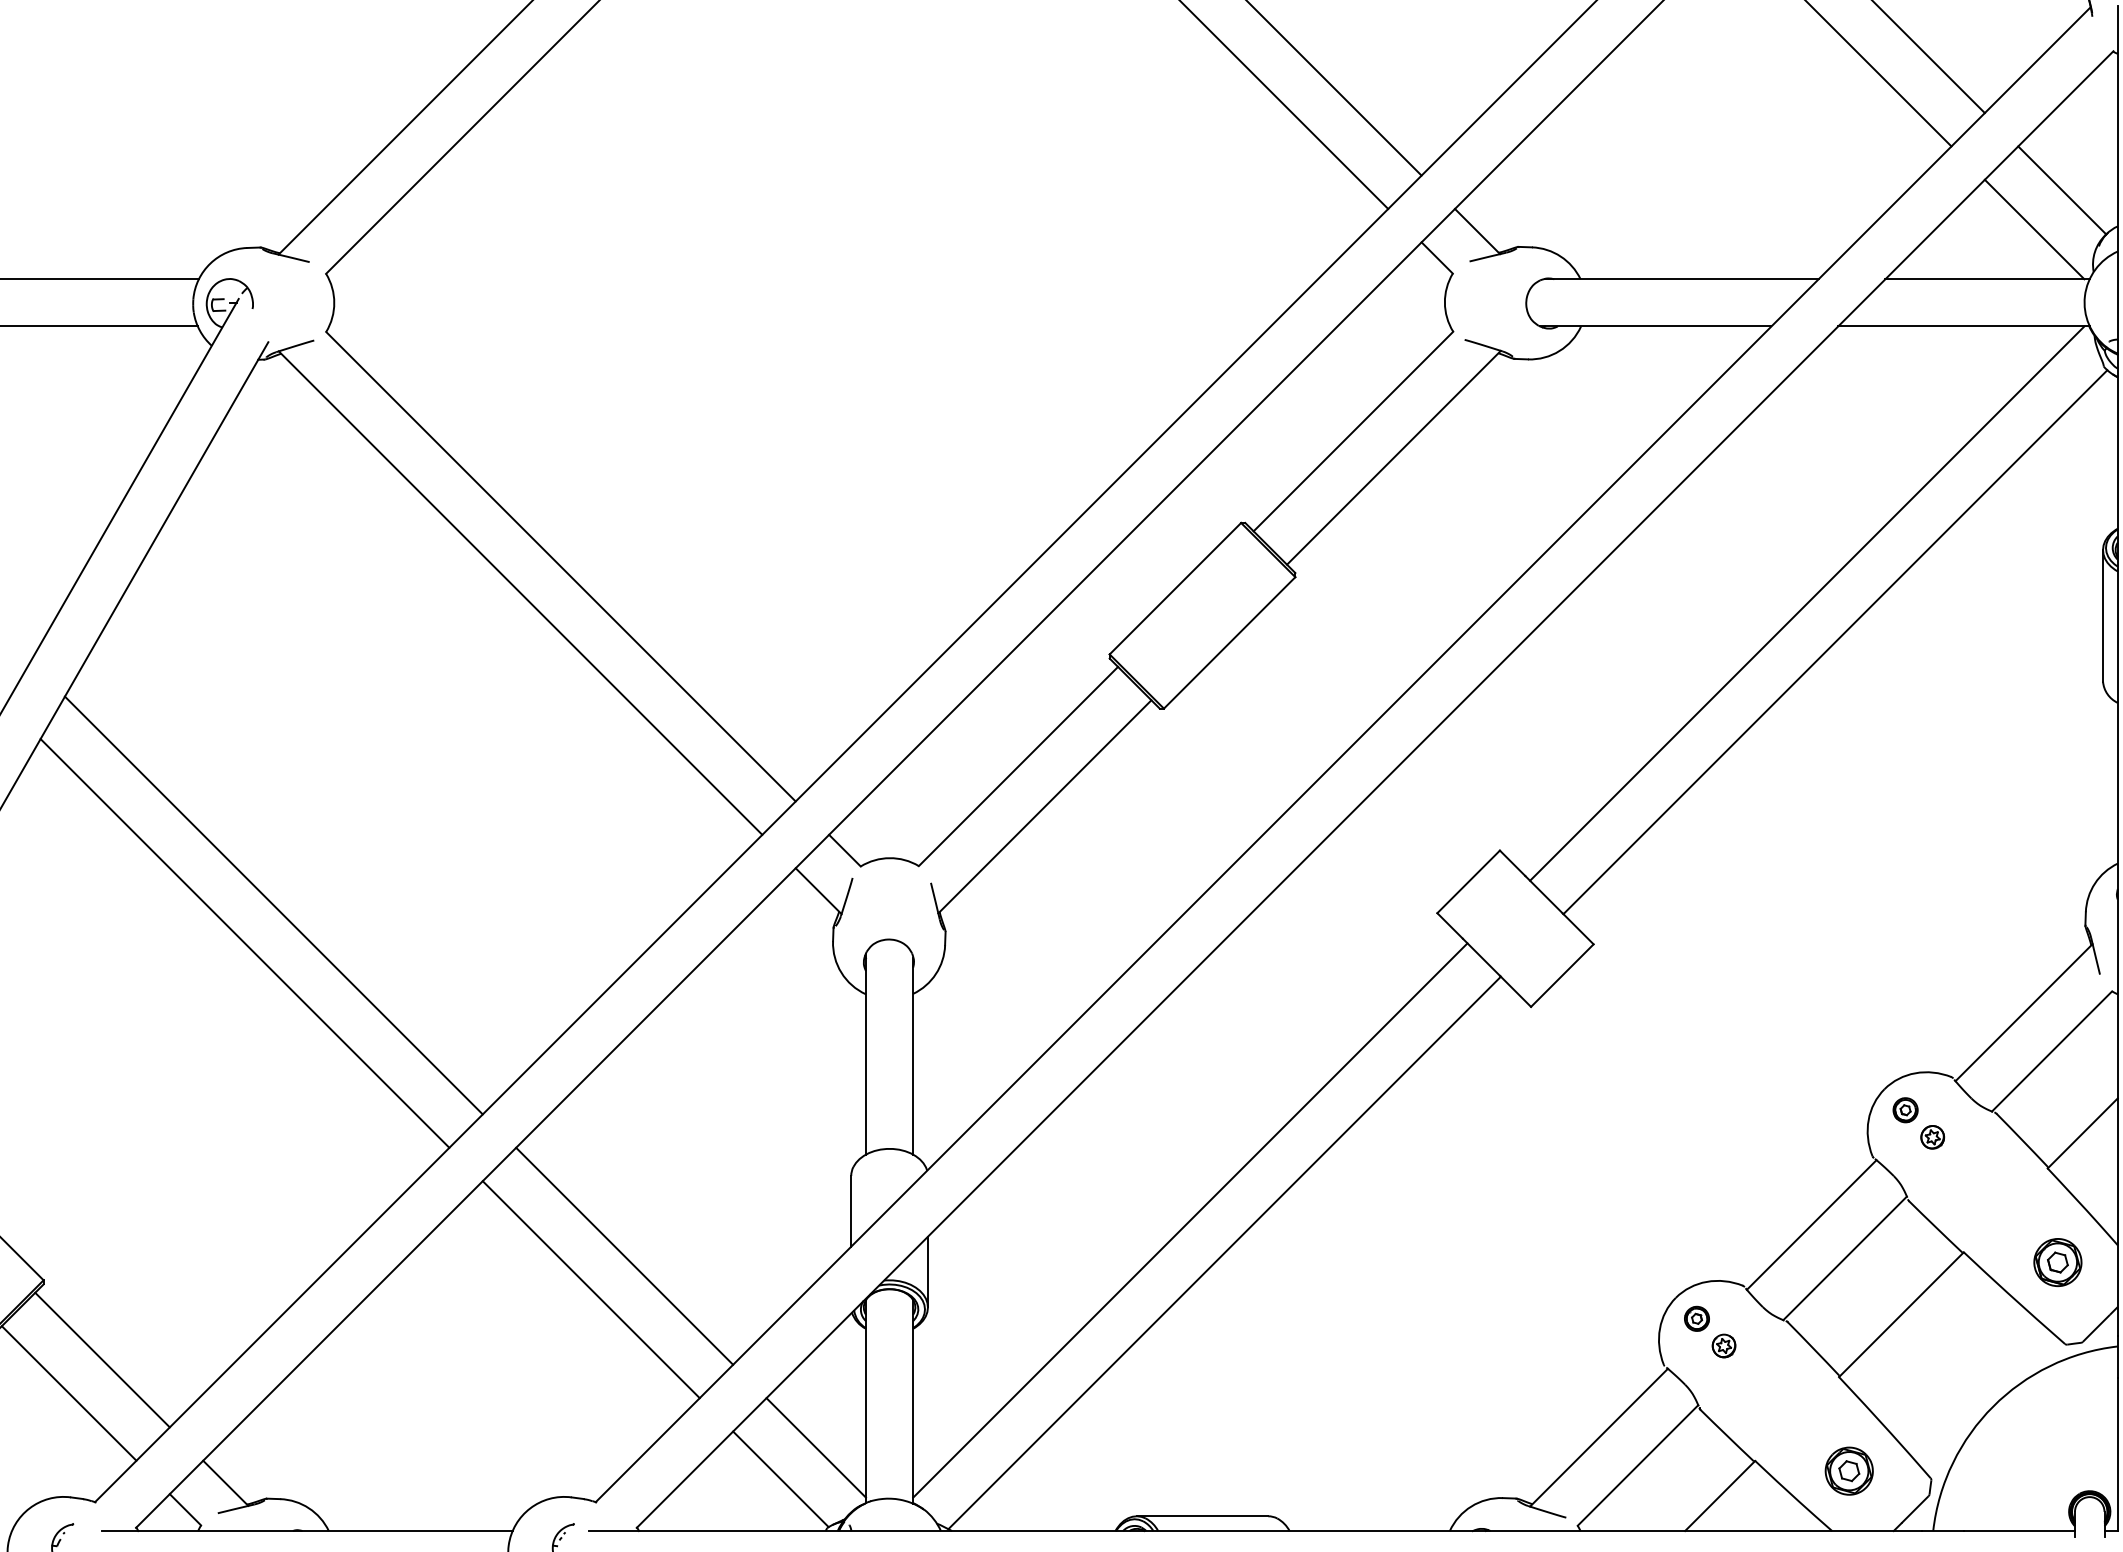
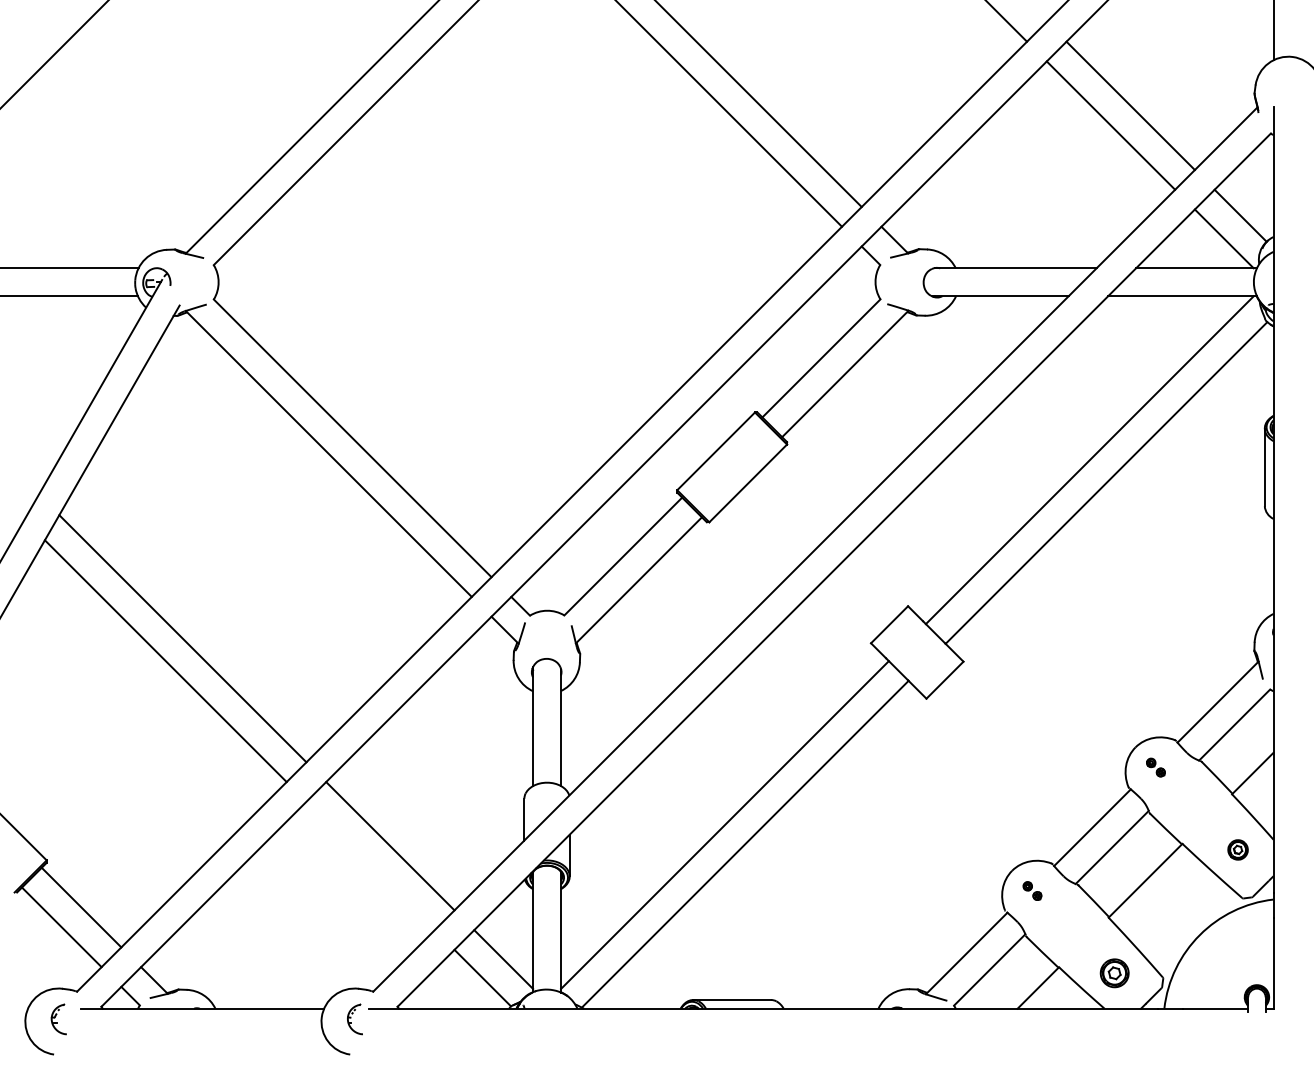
part: (1918, 1123) -> (1155, 767), size x0.6
part: (2056, 1261) -> (1237, 849), size x0.7
line: (591, 1288) -> (370, 865), removed
part: (1710, 1331) -> (1032, 890), size x0.6

